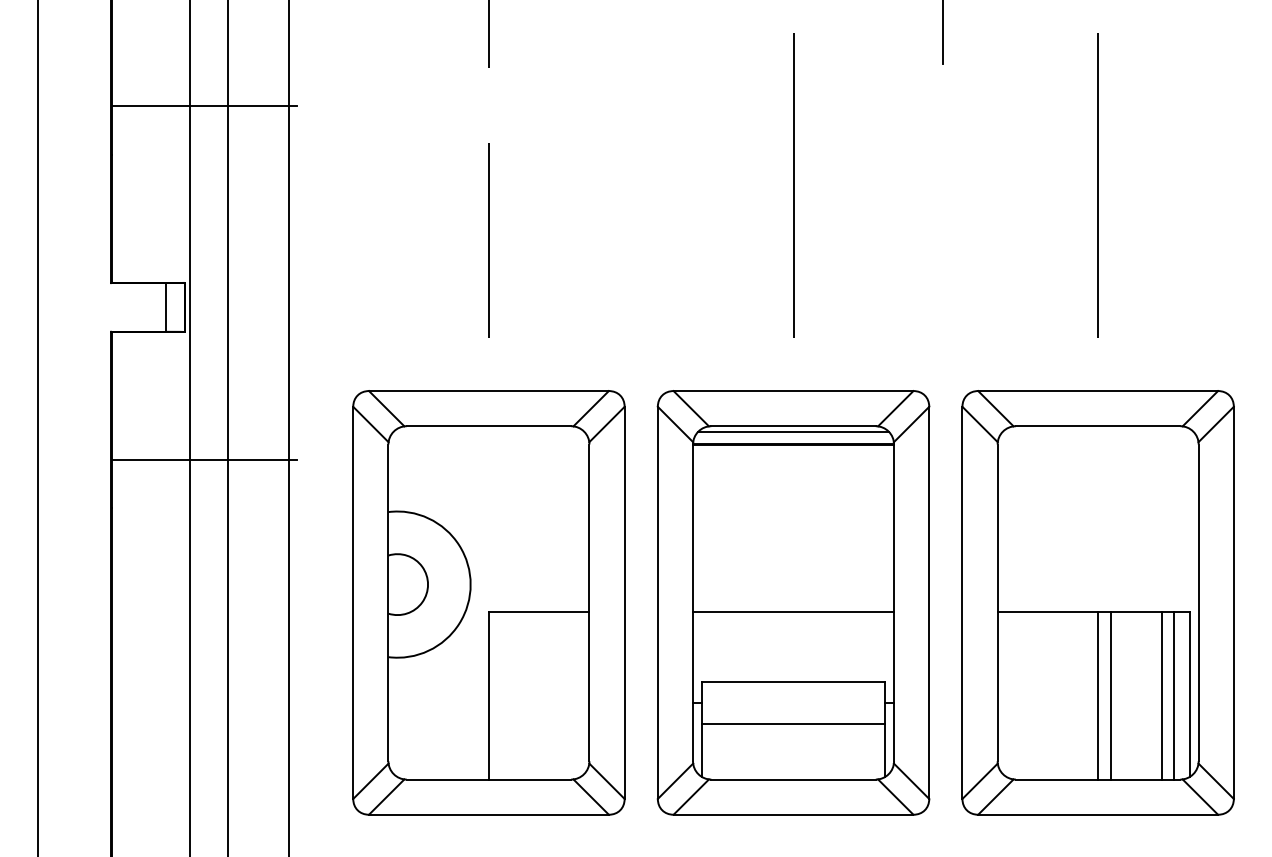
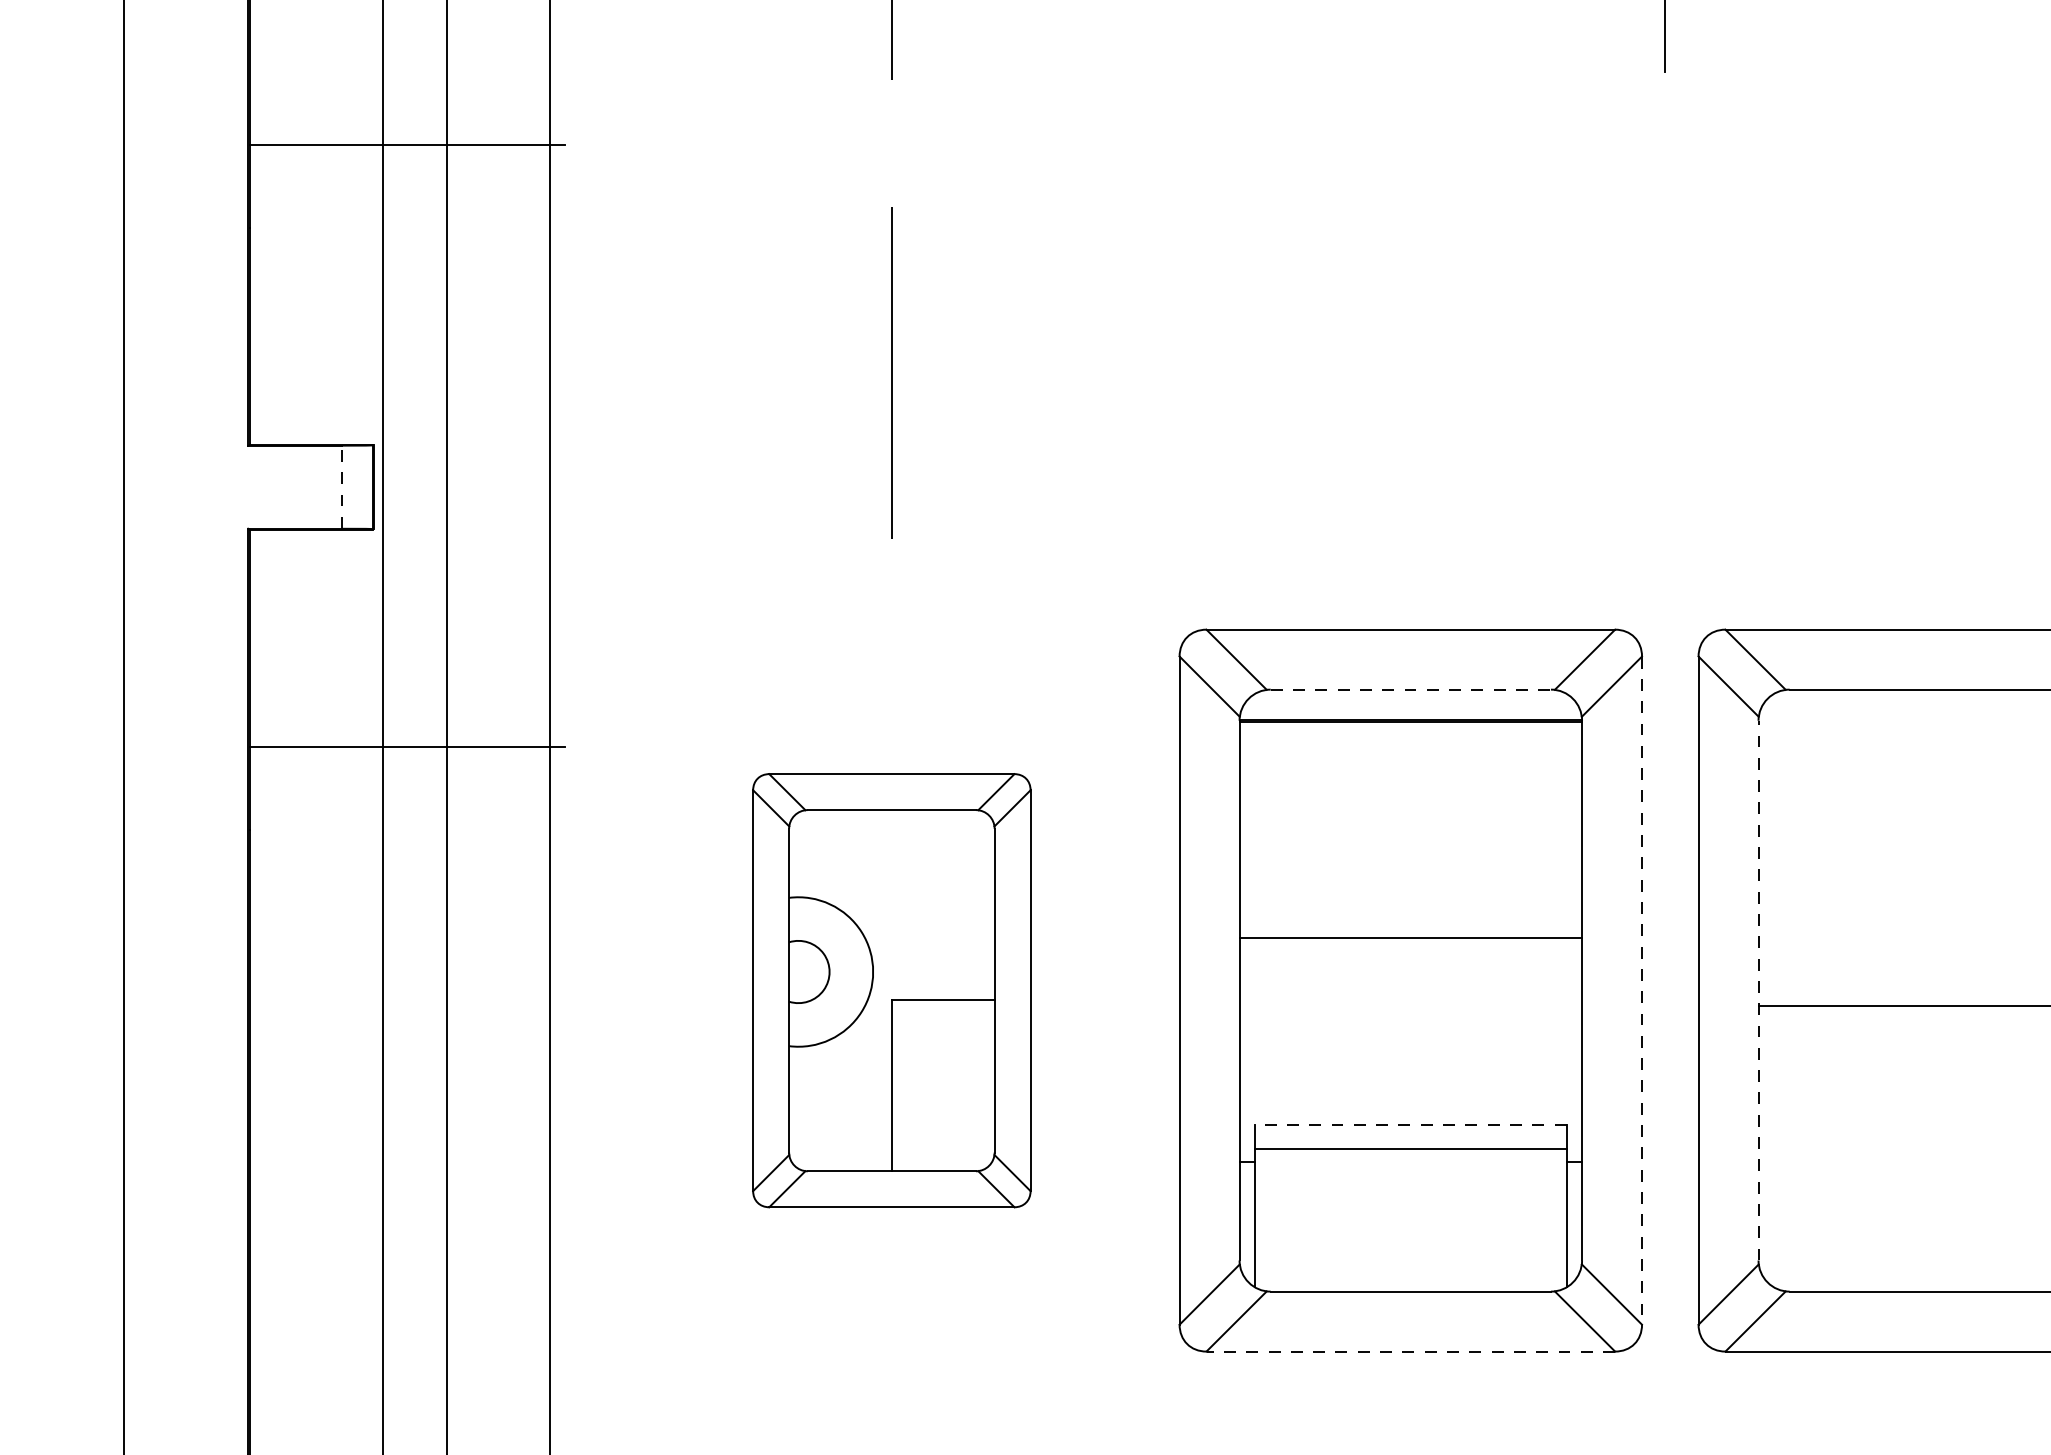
line: (793, 185) -> (1410, 279), removed
line: (1098, 185) -> (1930, 279), removed
line: (166, 306) -> (342, 485), solid -> dashed
line: (794, 426) -> (1412, 690), solid -> dashed
line: (793, 432) -> (1410, 700), removed
part: (488, 602) -> (891, 989), size x0.6
line: (997, 602) -> (1758, 989), solid -> dashed
line: (929, 603) -> (1642, 991), solid -> dashed
line: (793, 612) -> (1410, 938), moved
line: (793, 681) -> (1410, 1124), solid -> dashed
line: (1098, 695) -> (1930, 1148), removed
line: (1110, 695) -> (1950, 1148), removed
line: (1161, 695) -> (2037, 1148), removed
line: (793, 723) -> (1410, 1148), moved
line: (793, 814) -> (1410, 1351), solid -> dashed

